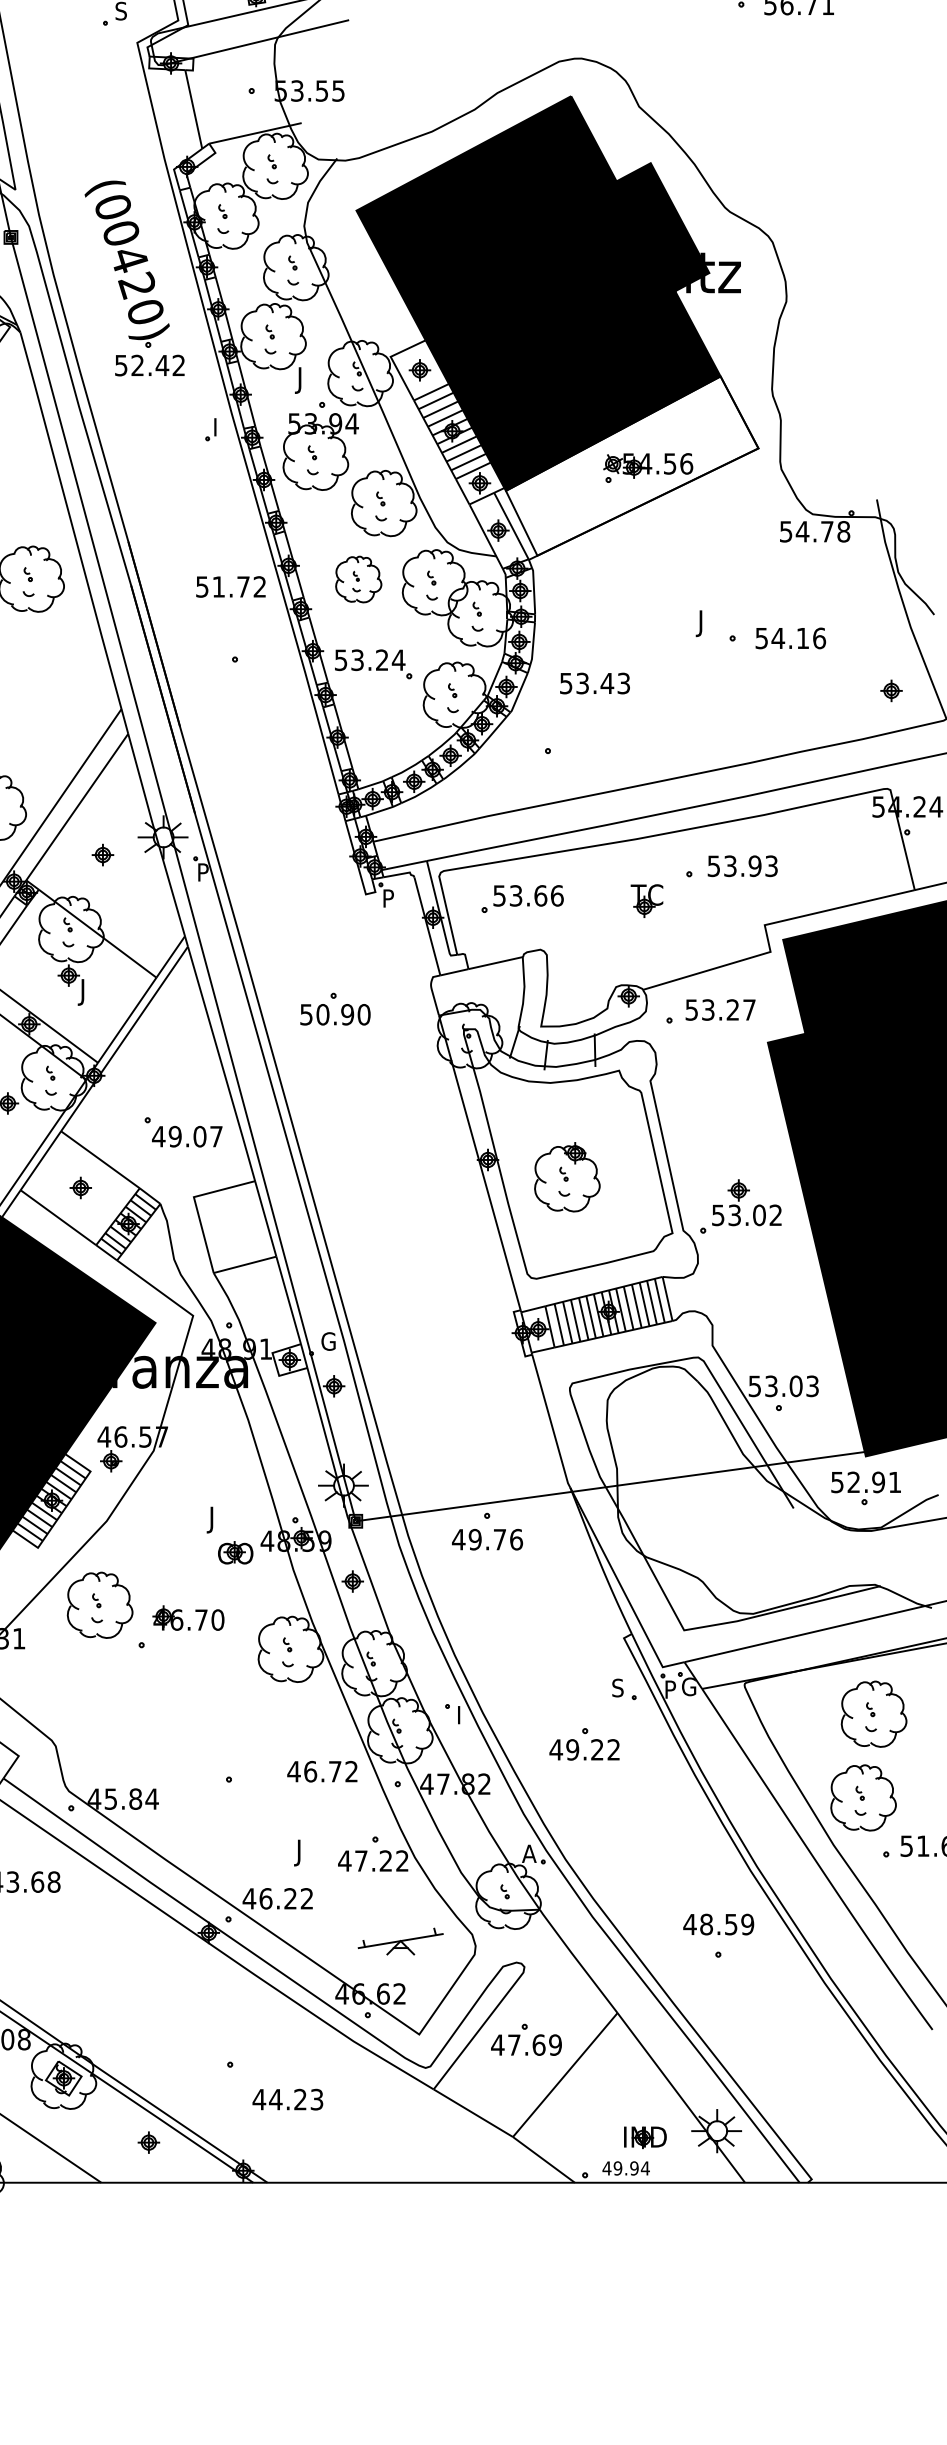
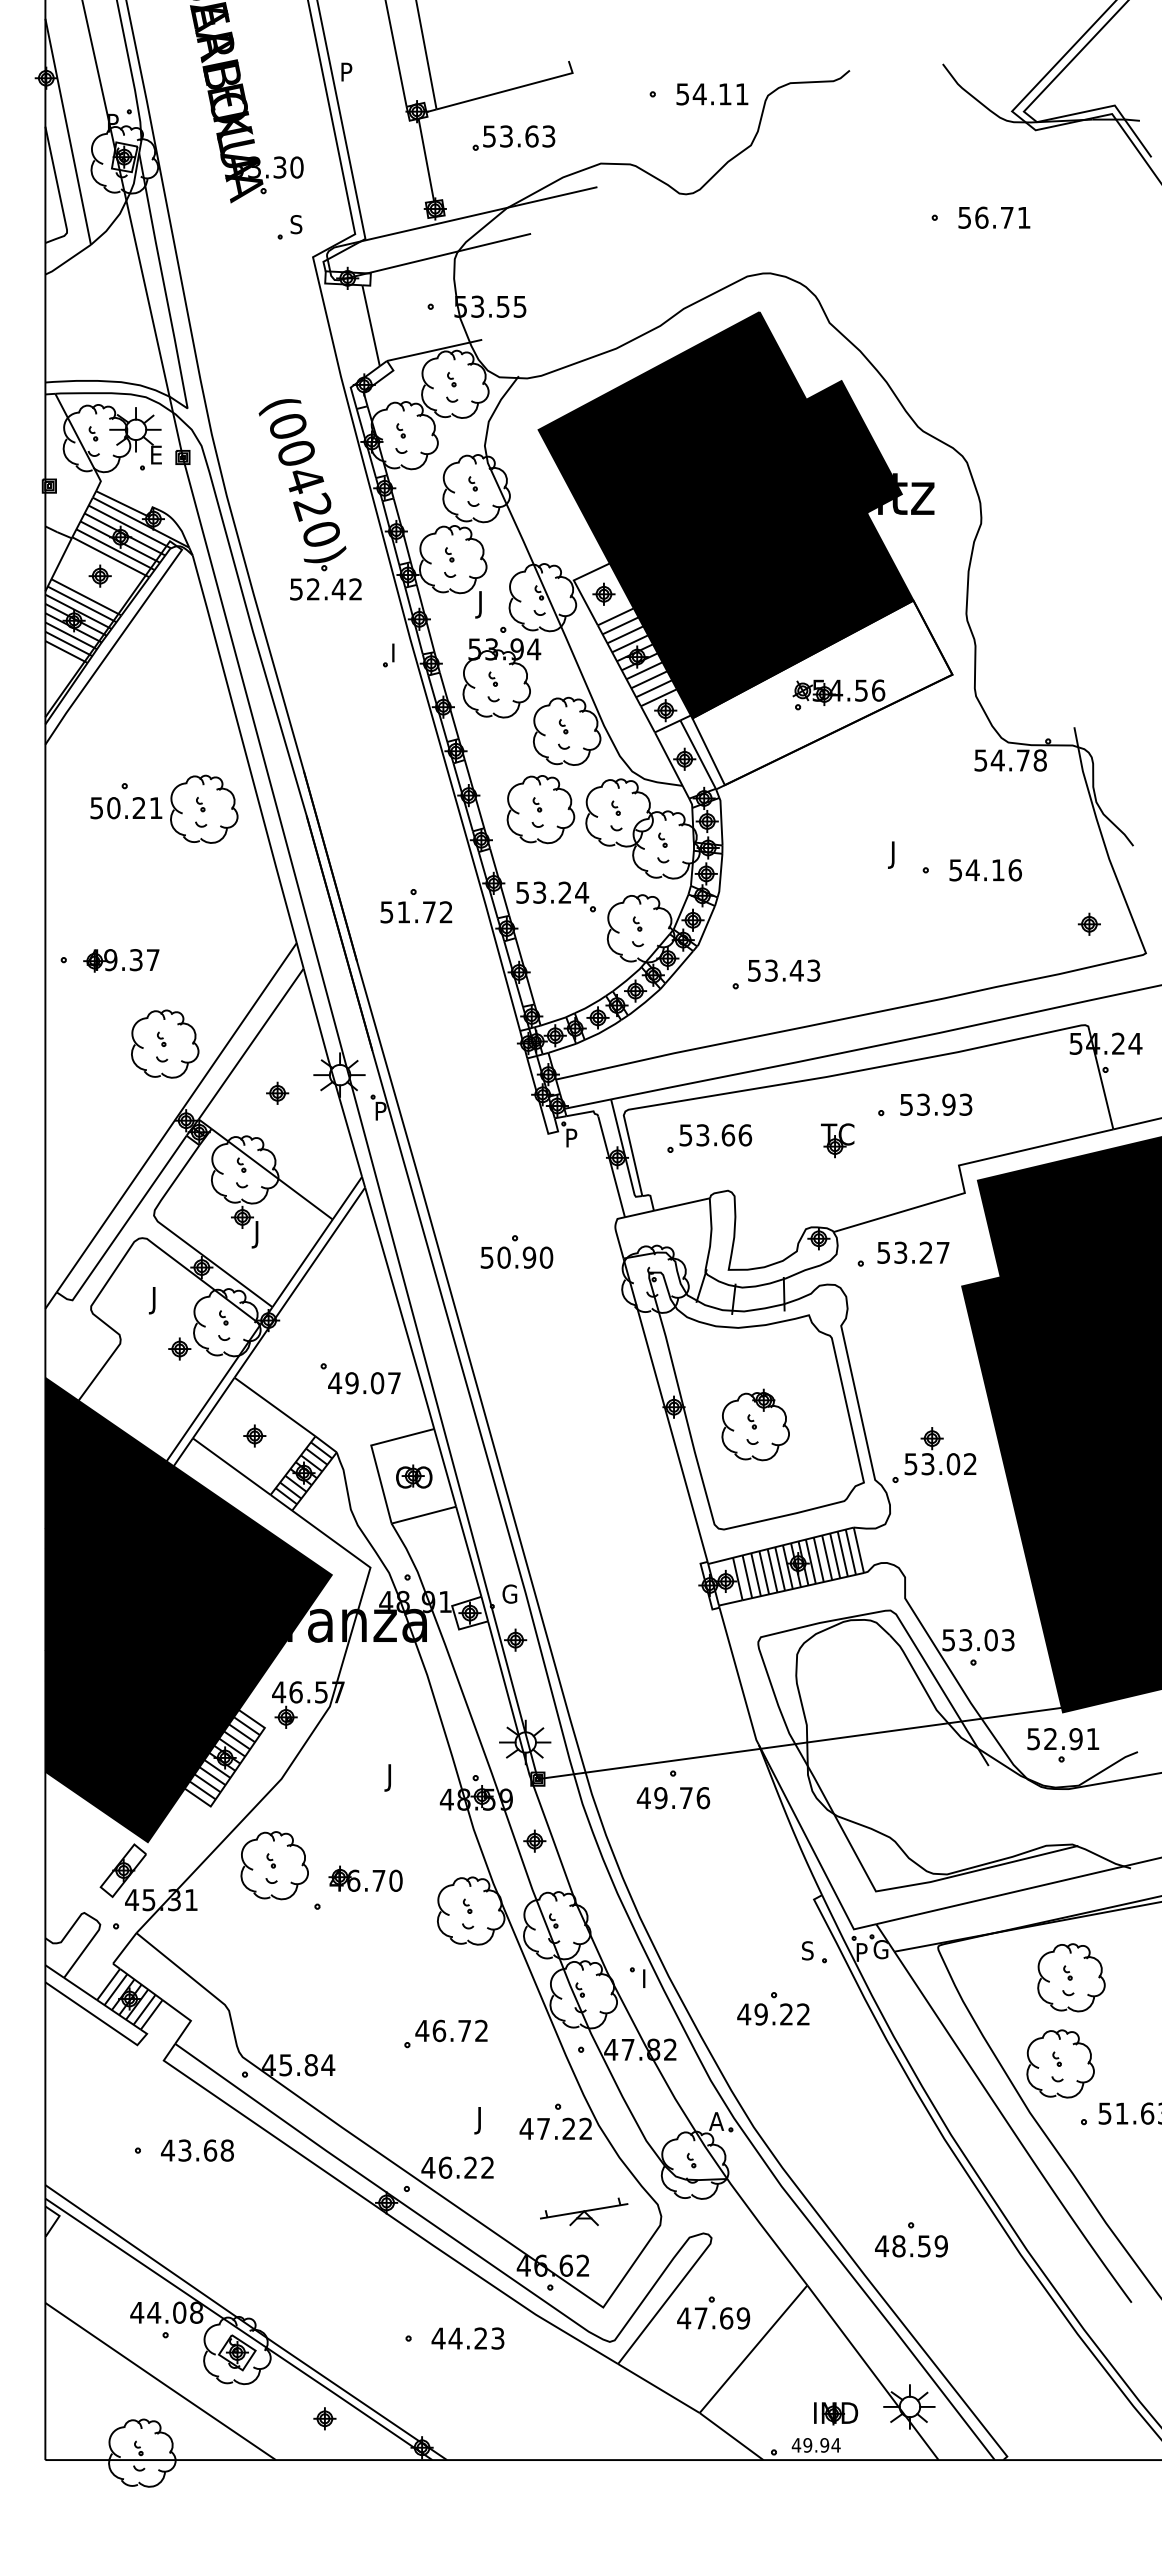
part: (358, 579) -> (540, 809), size x1.43
text: (231, 587) -> (416, 912), moved
text: (595, 683) -> (784, 970), moved
part: (235, 1552) -> (414, 1476), moved
text: (322, 1771) -> (451, 2030), moved
text: (718, 1924) -> (911, 2246), moved
text: (287, 2099) -> (467, 2338), moved

